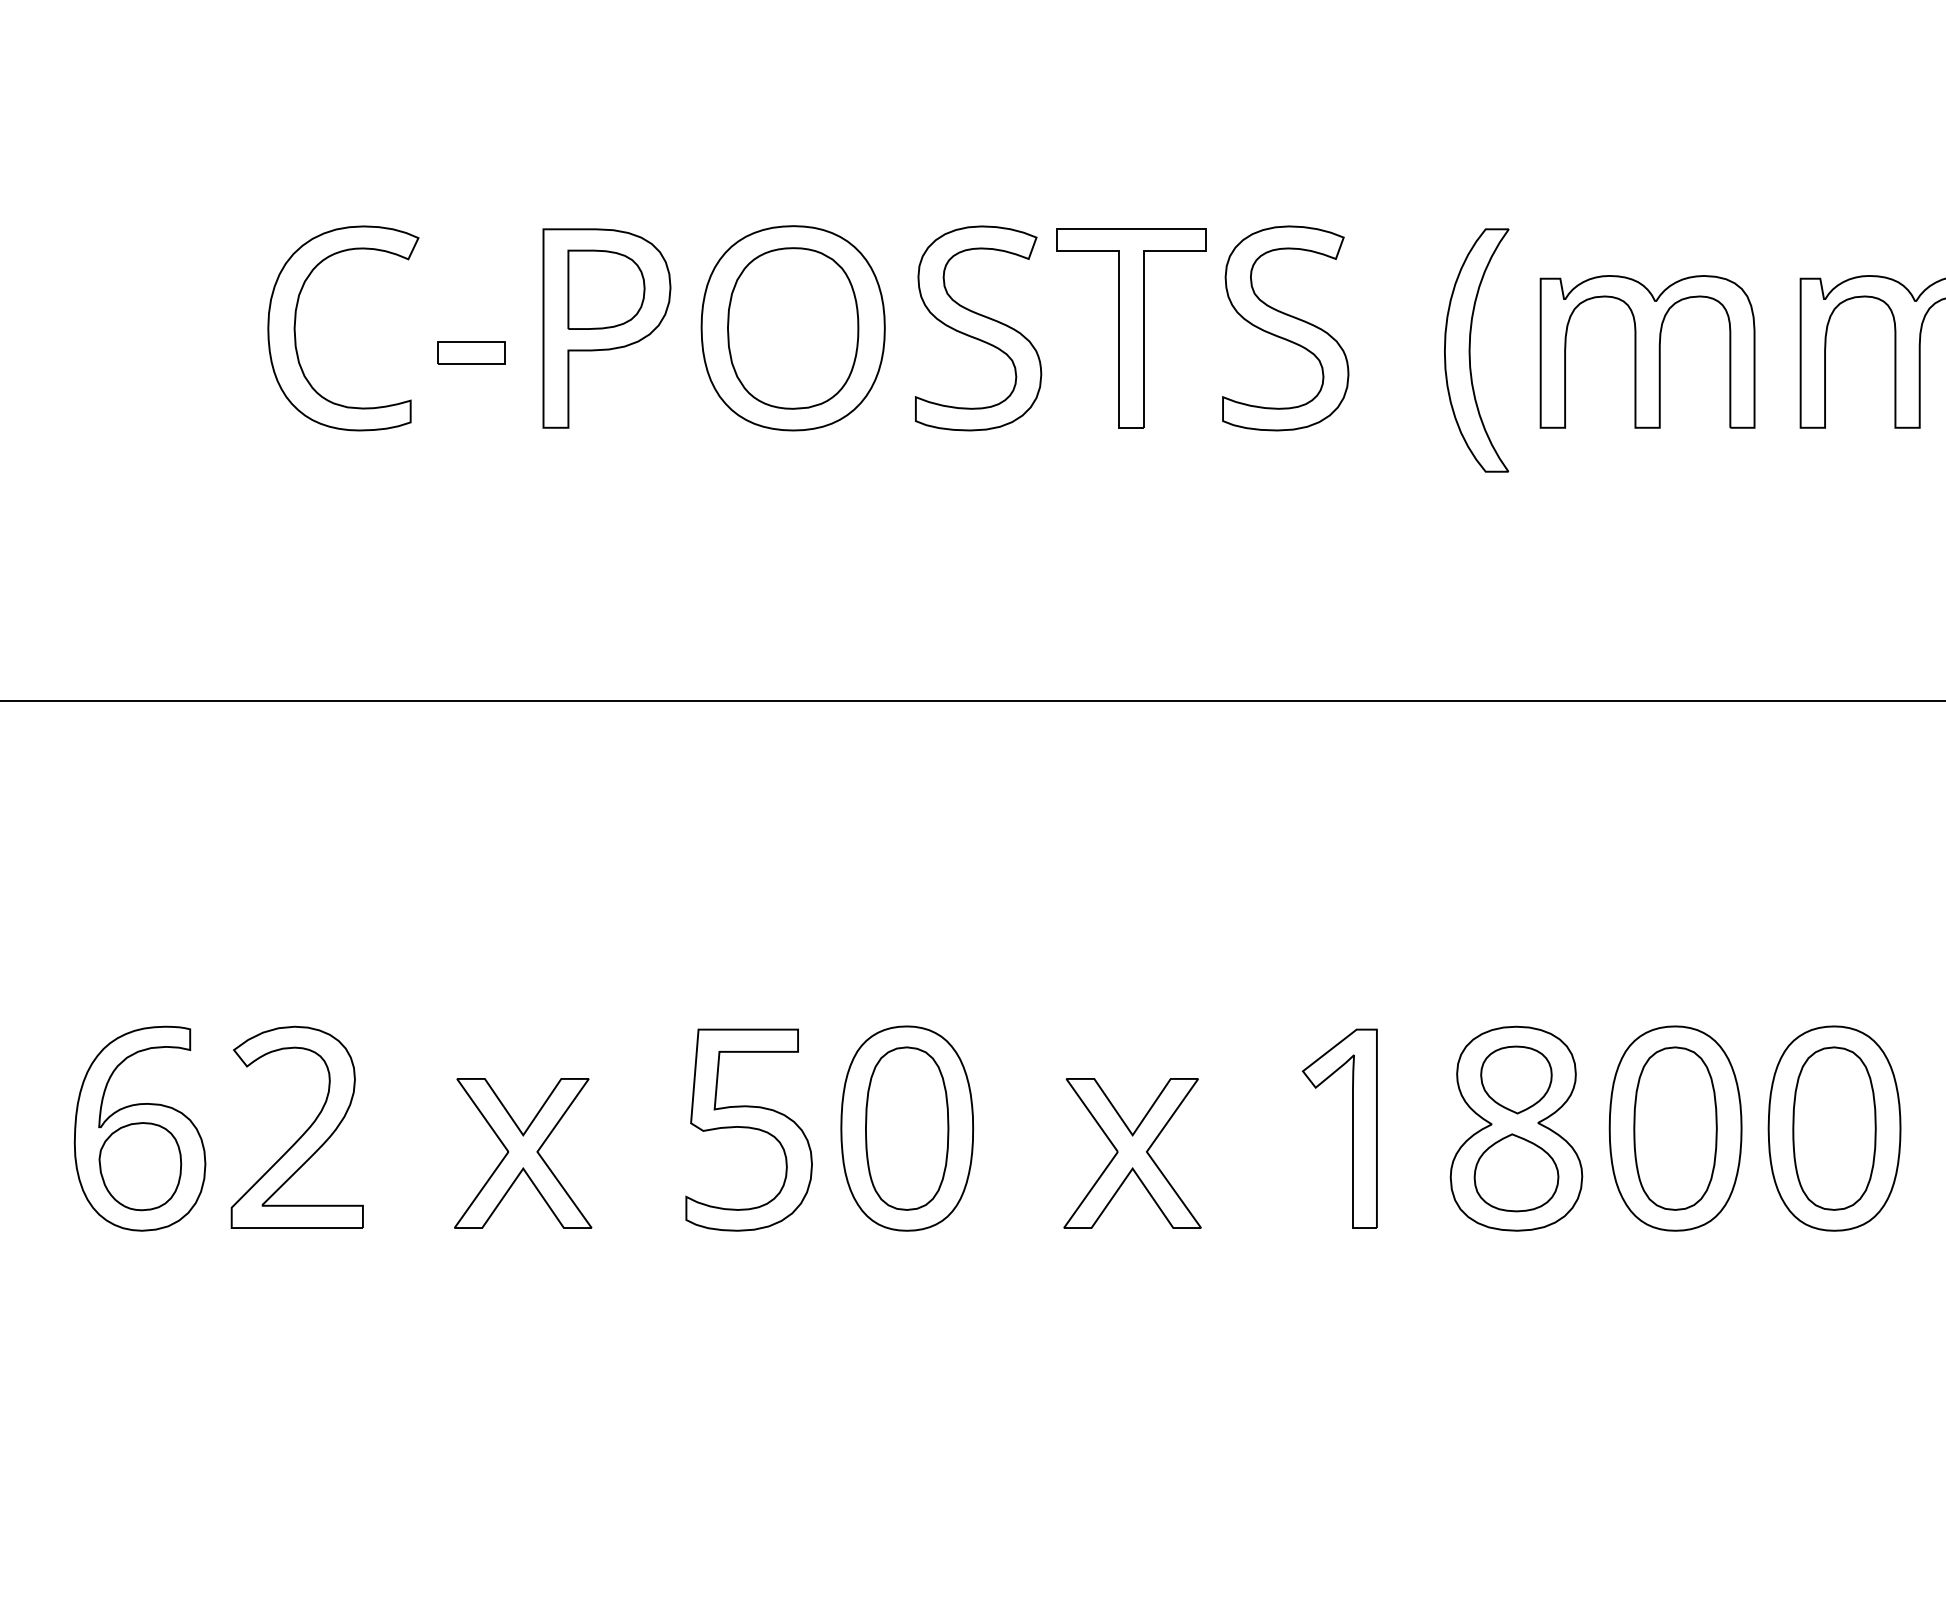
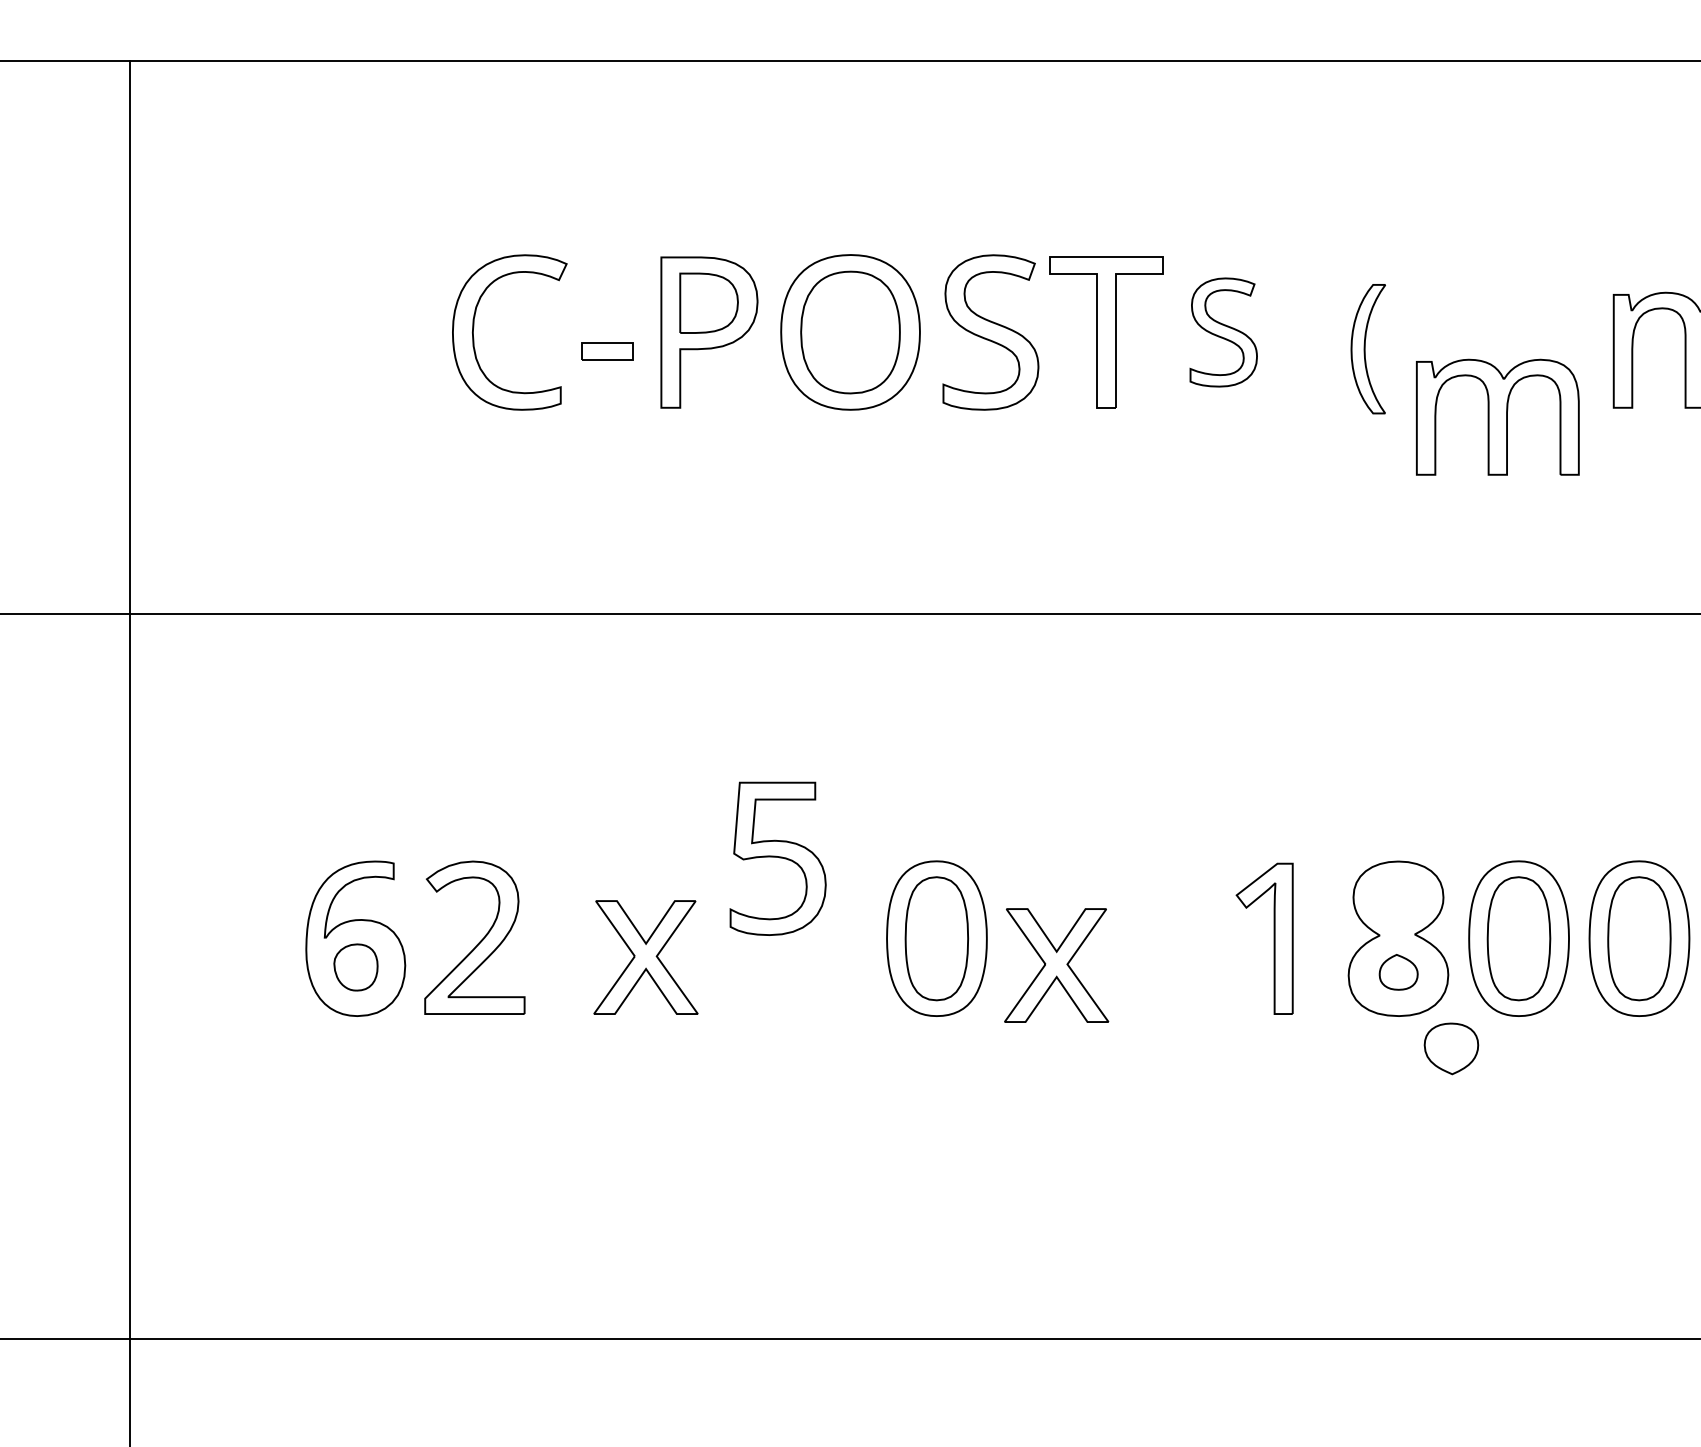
part: (1285, 328) -> (1223, 332), size x0.7
part: (1476, 349) -> (1368, 348), size x0.7
part: (1647, 350) -> (1497, 416), moved
part: (1516, 1079) -> (1451, 1048), moved
part: (748, 1129) -> (777, 858), moved
part: (1132, 1153) -> (1056, 965), moved
part: (139, 1166) -> (355, 967), size x0.7
part: (1516, 1173) -> (1398, 972), size x0.6

